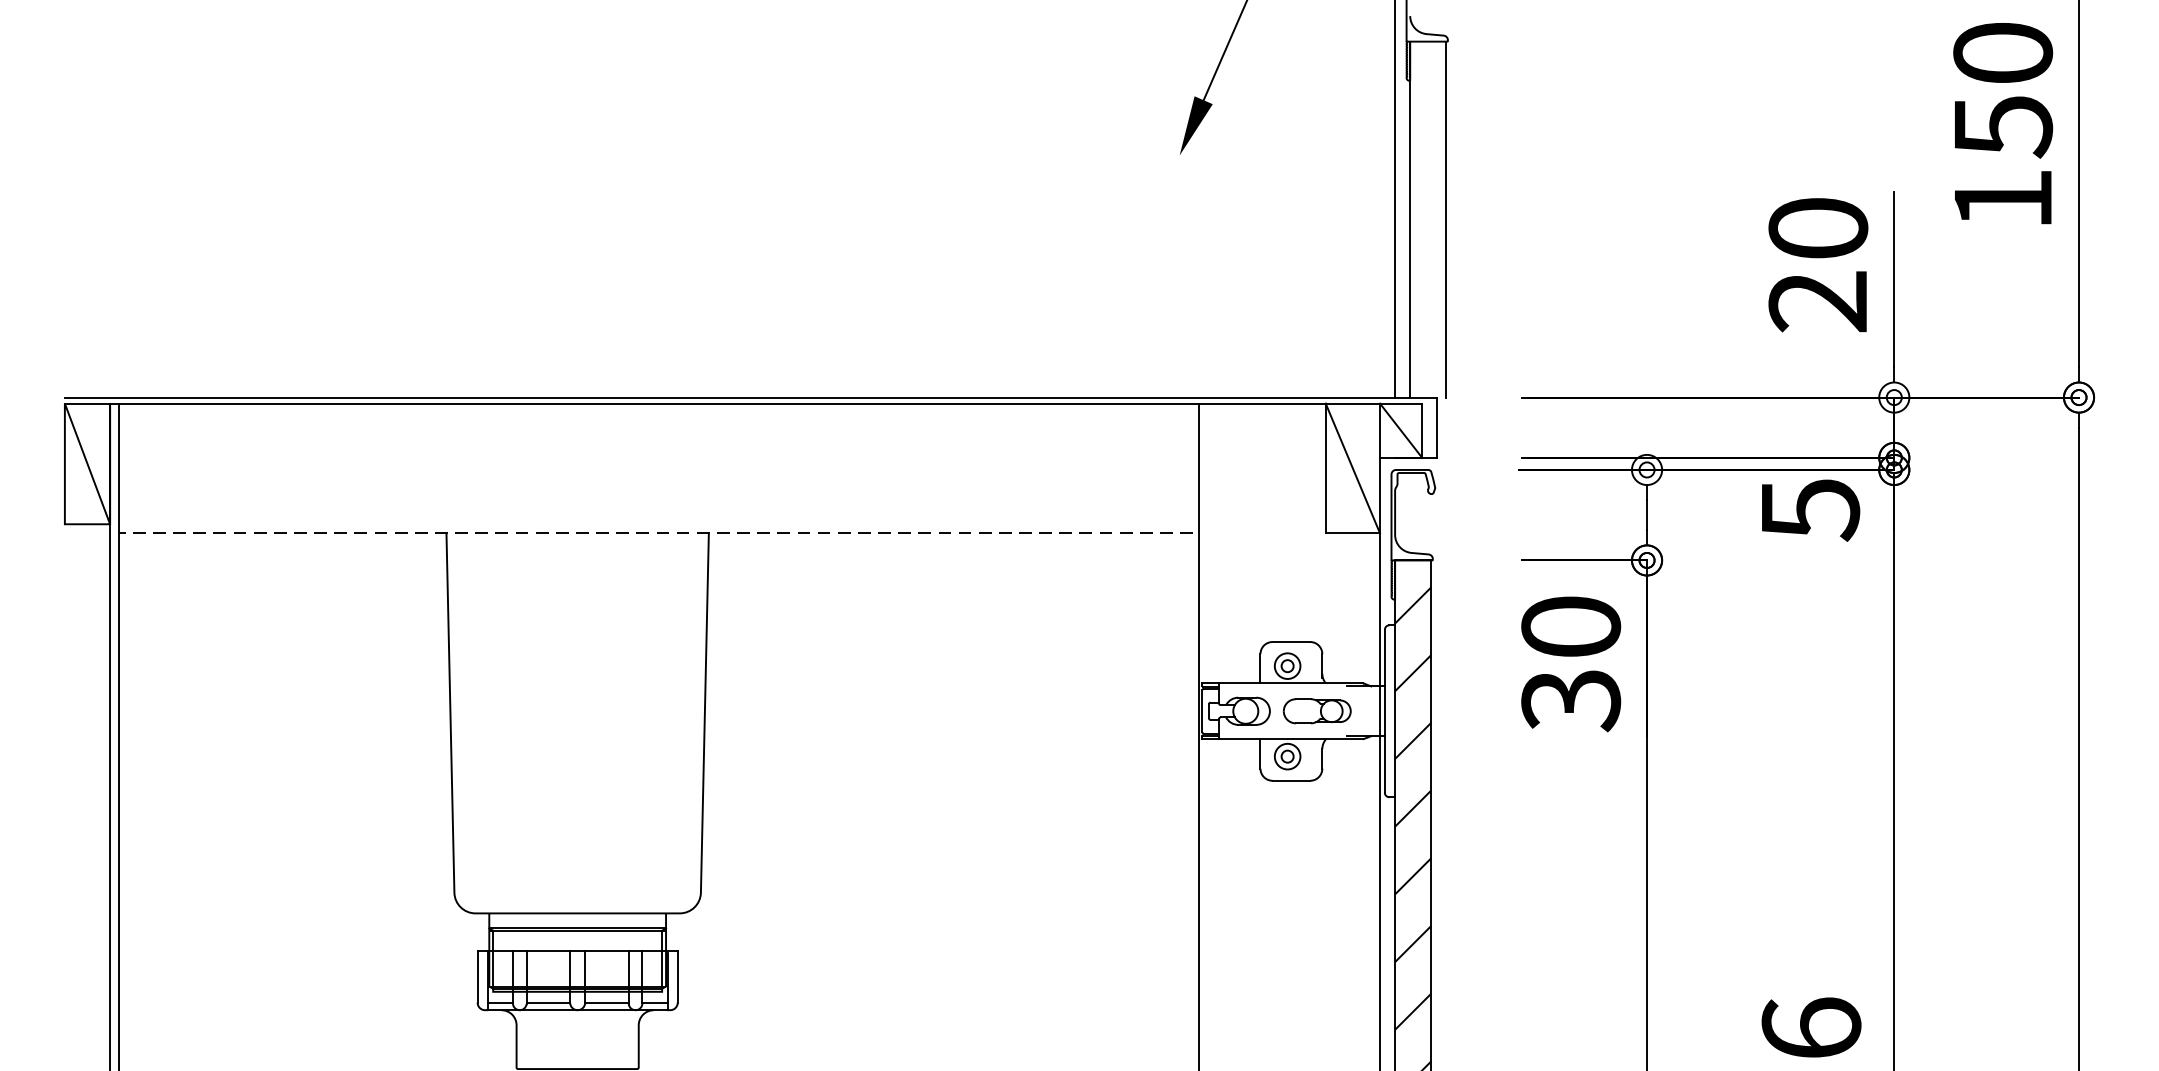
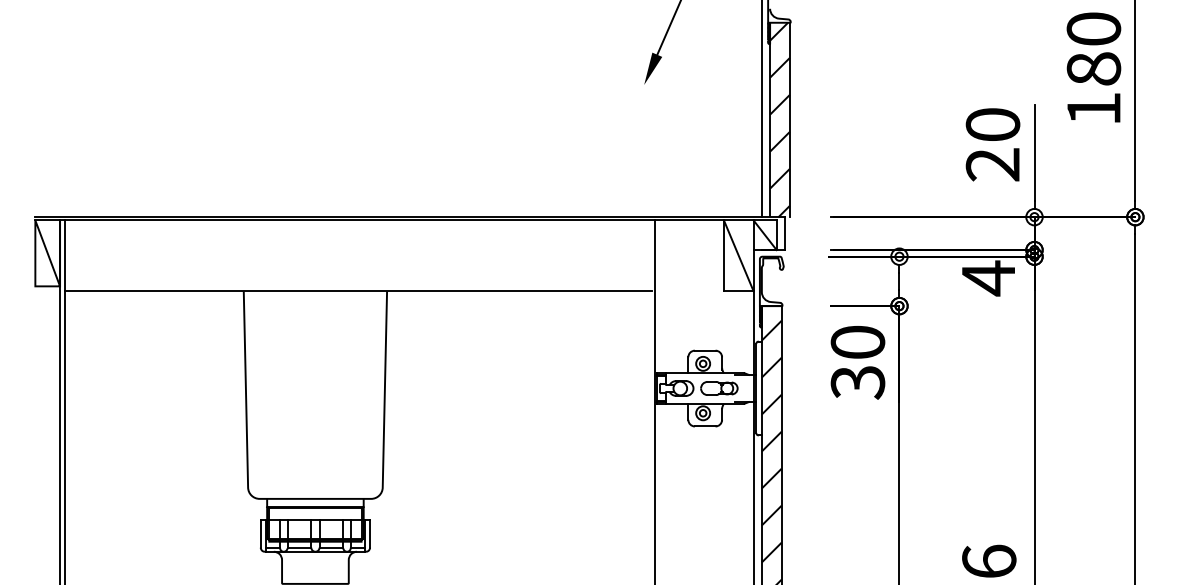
text: (2002, 127) -> (1093, 69), 150 -> 180
hatch: (1427, 218) -> (779, 119), added
text: (1810, 509) -> (988, 278), 5 -> 4
line: (654, 533) -> (357, 291), dashed -> solid

